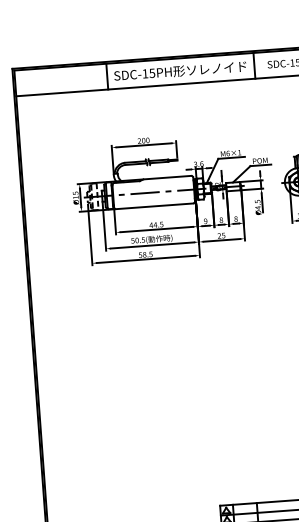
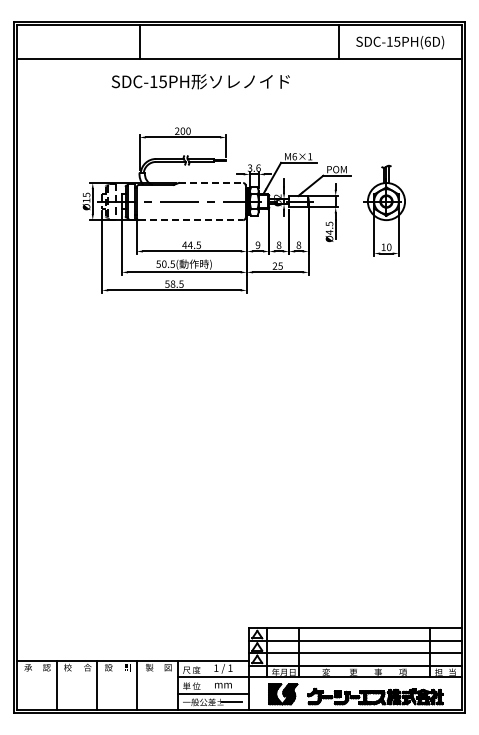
text: (180, 71) -> (200, 81), moved
line: (167, 177) -> (211, 183), solid -> dashed
line: (154, 206) -> (191, 220), solid -> dashed

